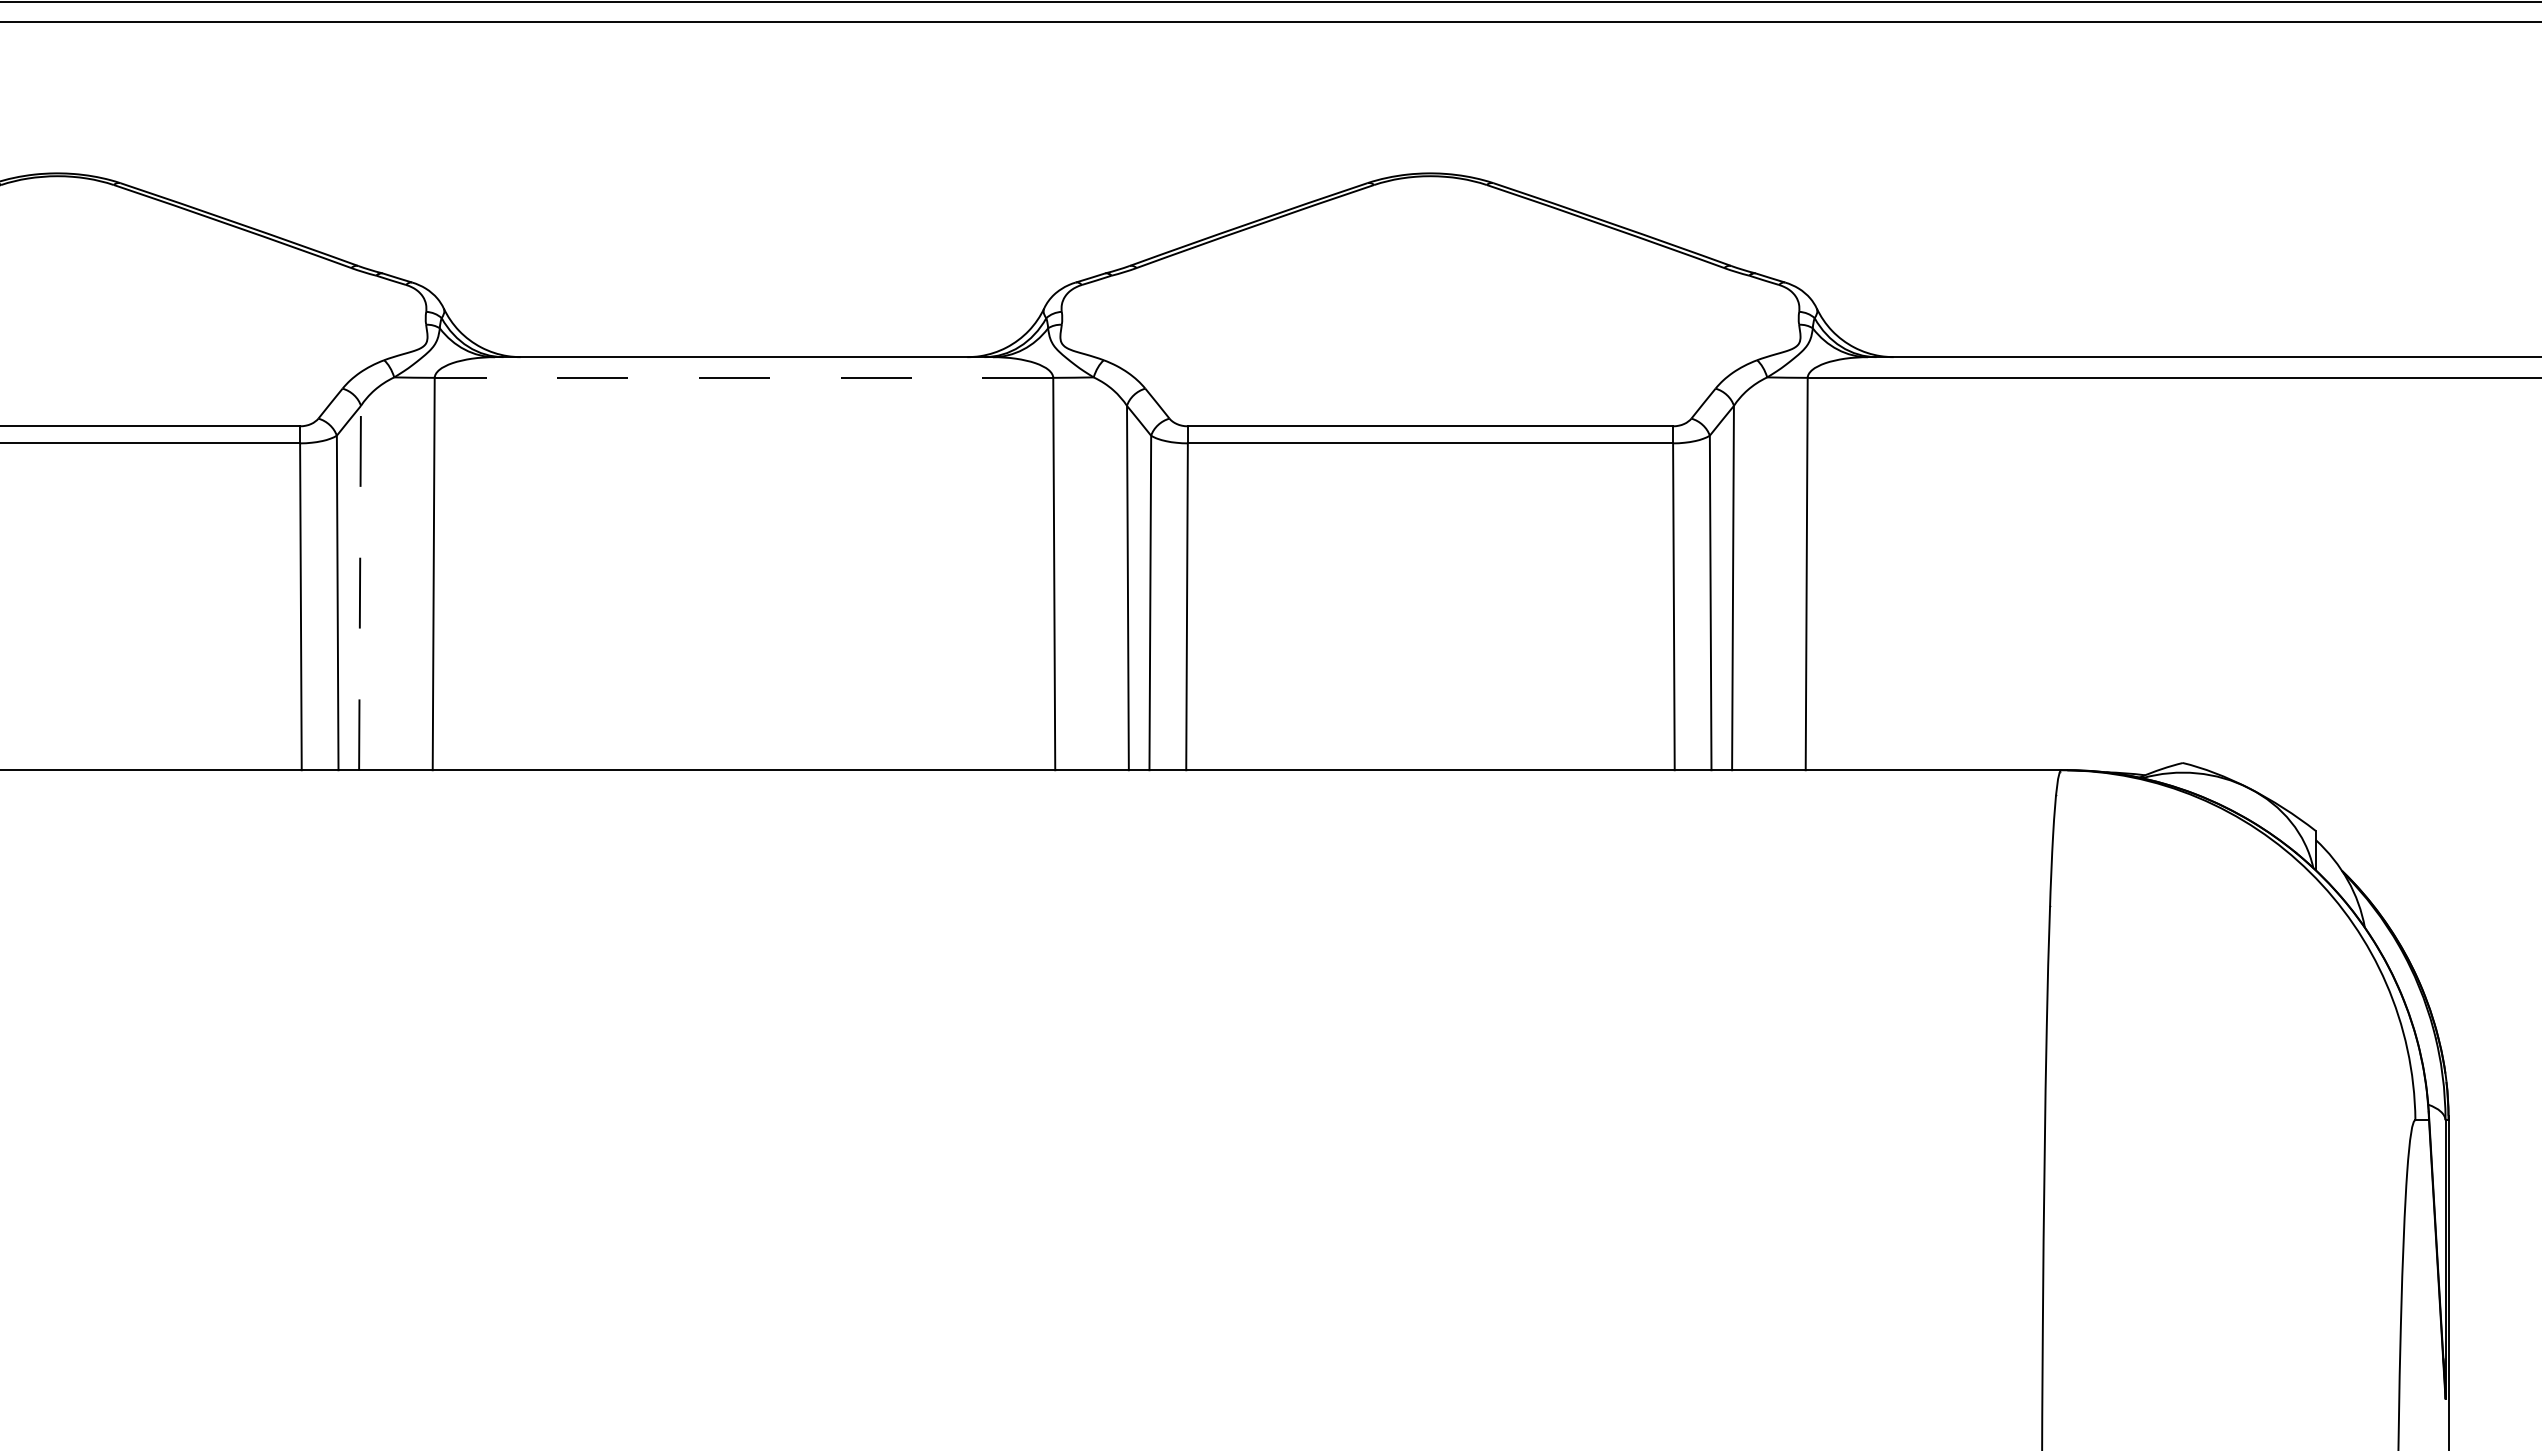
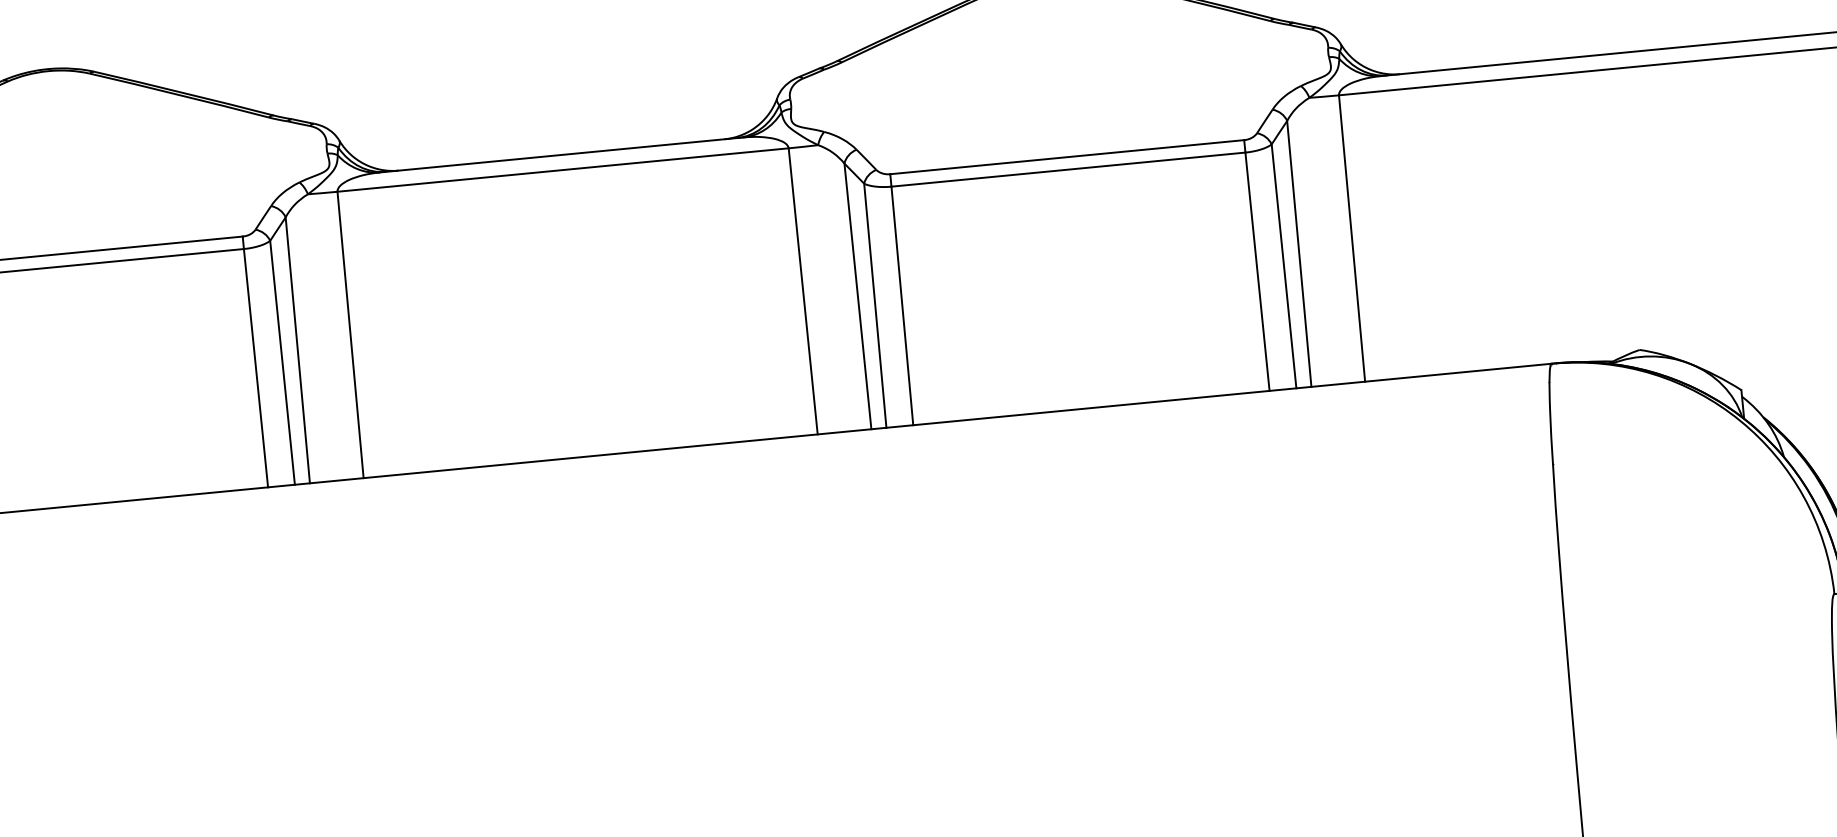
line: (743, 377) -> (562, 169), dashed -> solid
line: (360, 587) -> (298, 349), dashed -> solid

